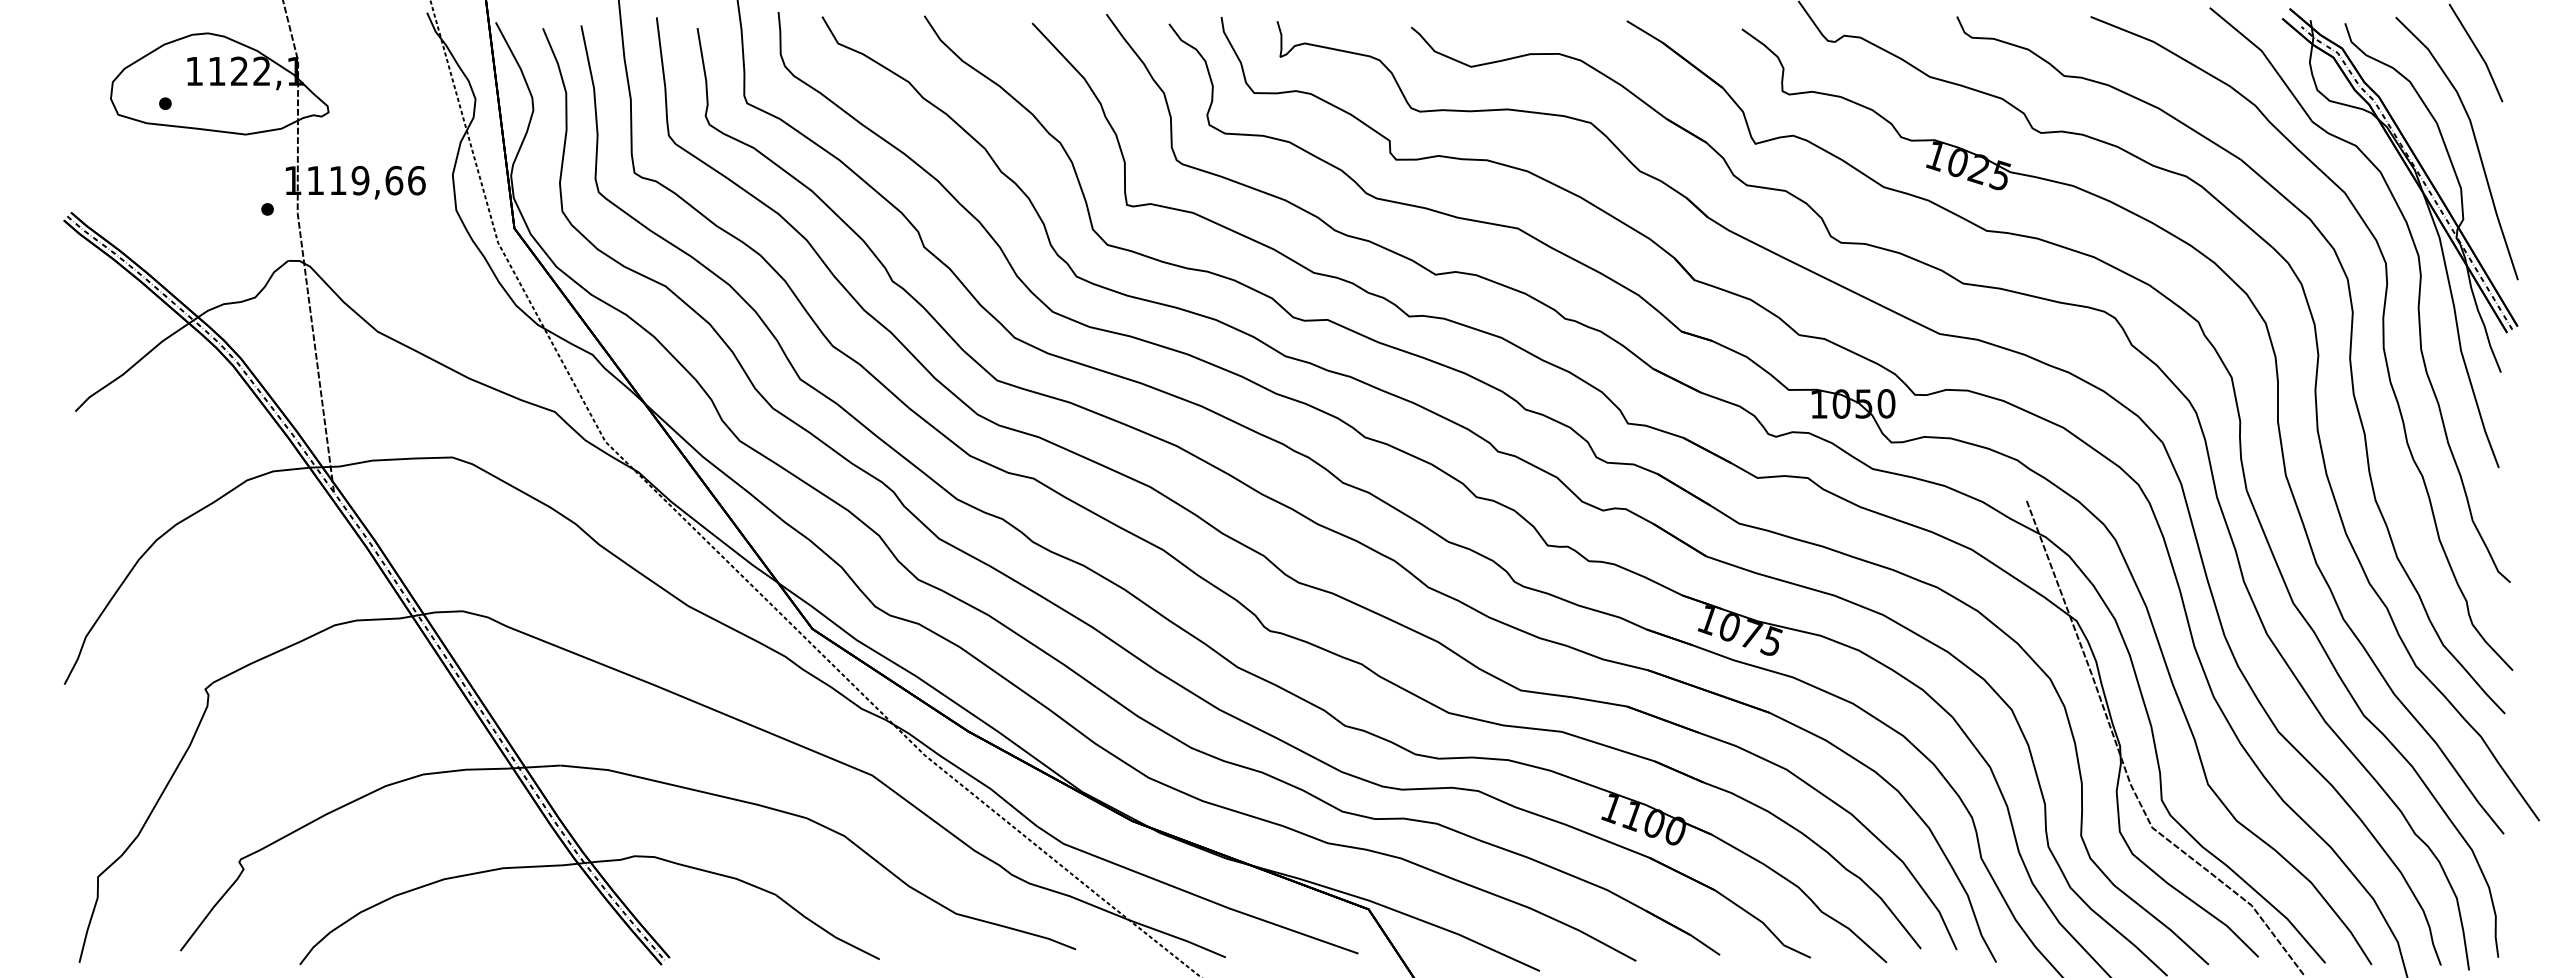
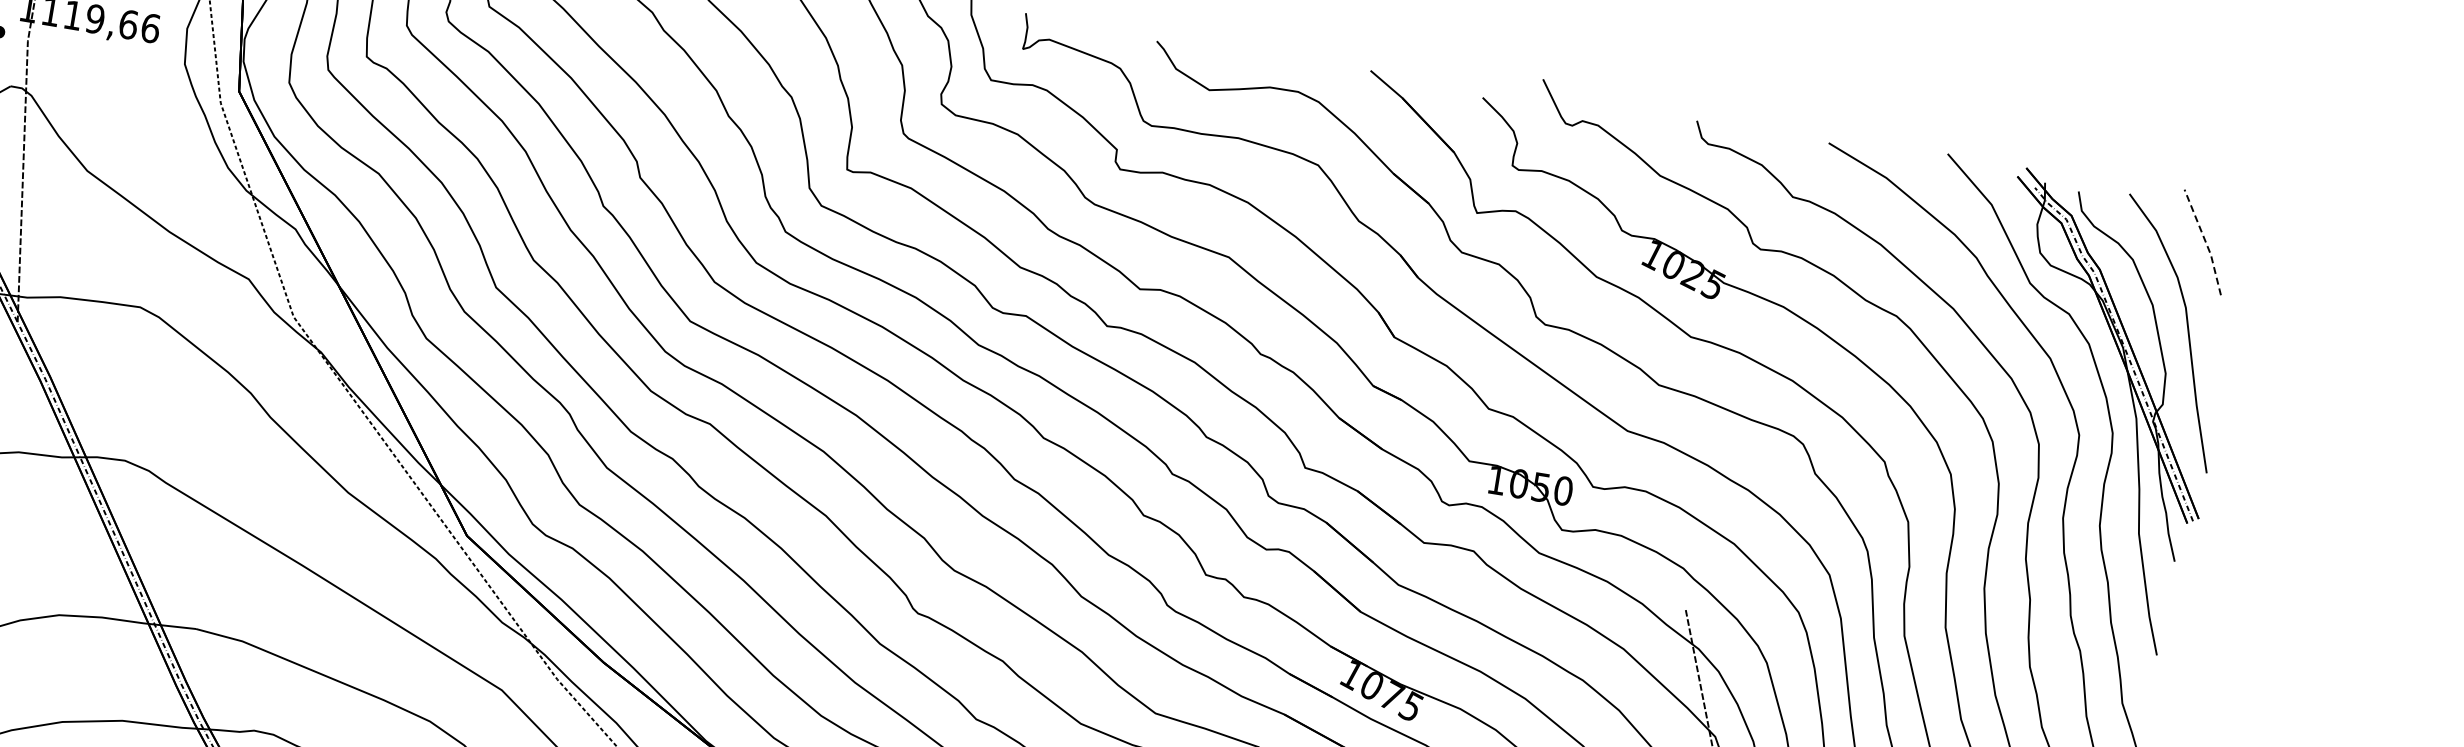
line: (2478, 52) -> (2205, 242), solid -> dashed

